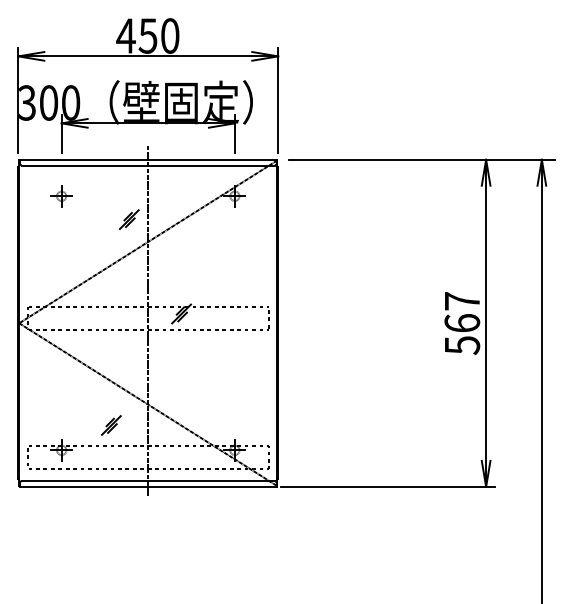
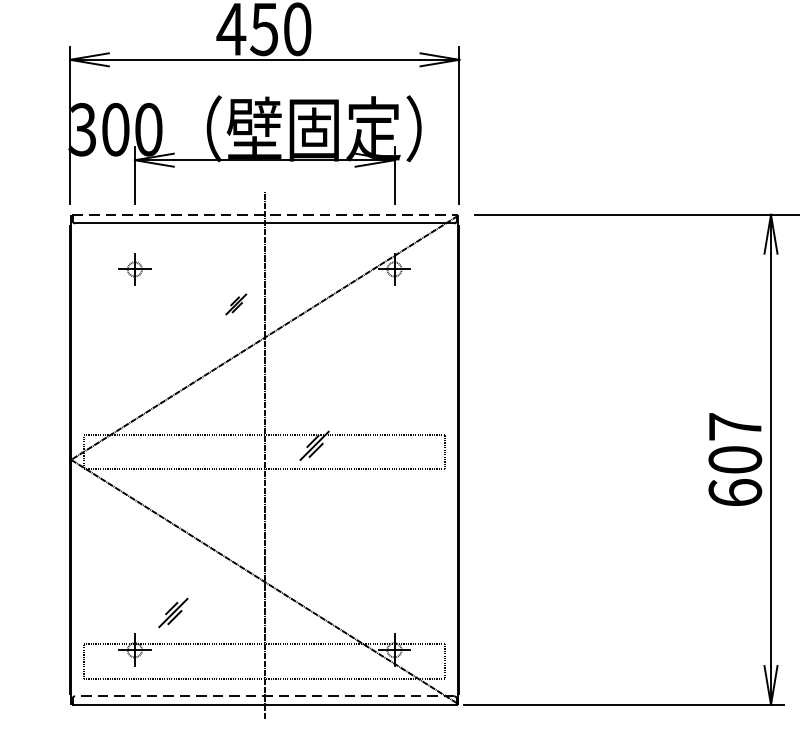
line: (148, 159) -> (264, 214), solid -> dashed
part: (129, 219) -> (236, 304), size x0.7
text: (462, 334) -> (735, 476), 567 -> 607
part: (111, 425) -> (173, 613), moved
line: (147, 481) -> (263, 696), solid -> dashed

